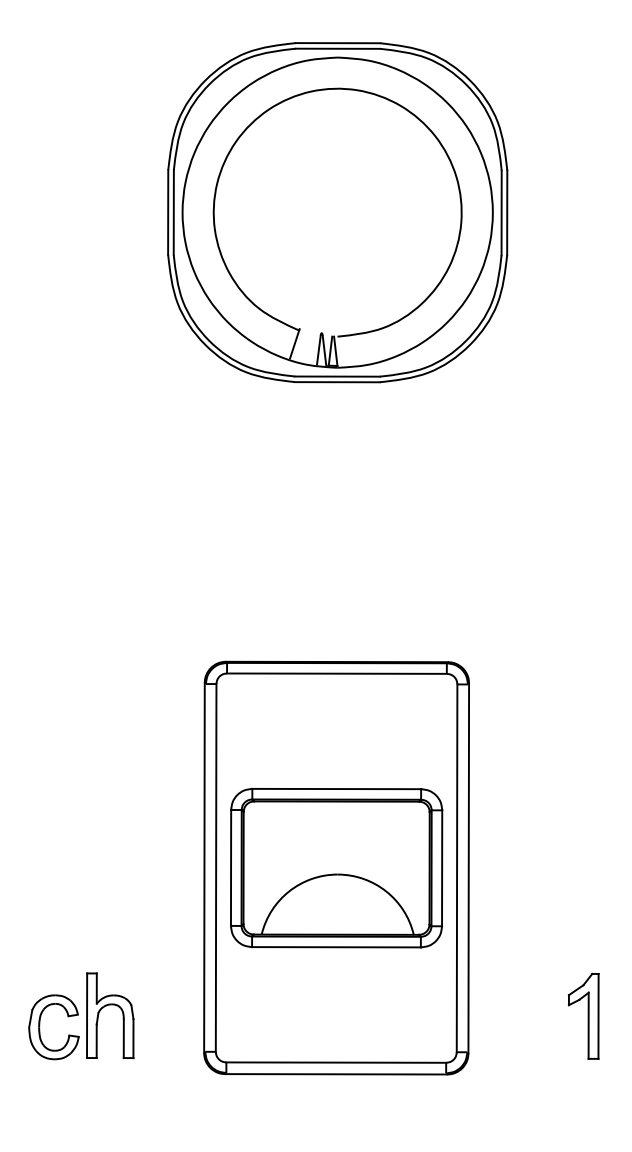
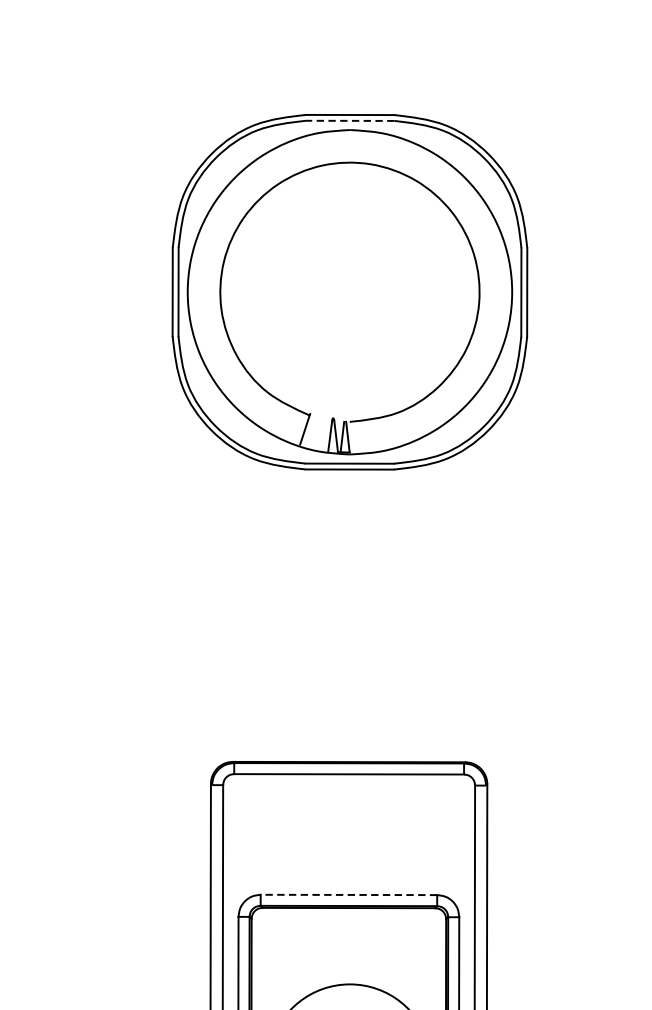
line: (337, 48) -> (349, 120), solid -> dashed
line: (336, 789) -> (348, 895), solid -> dashed

